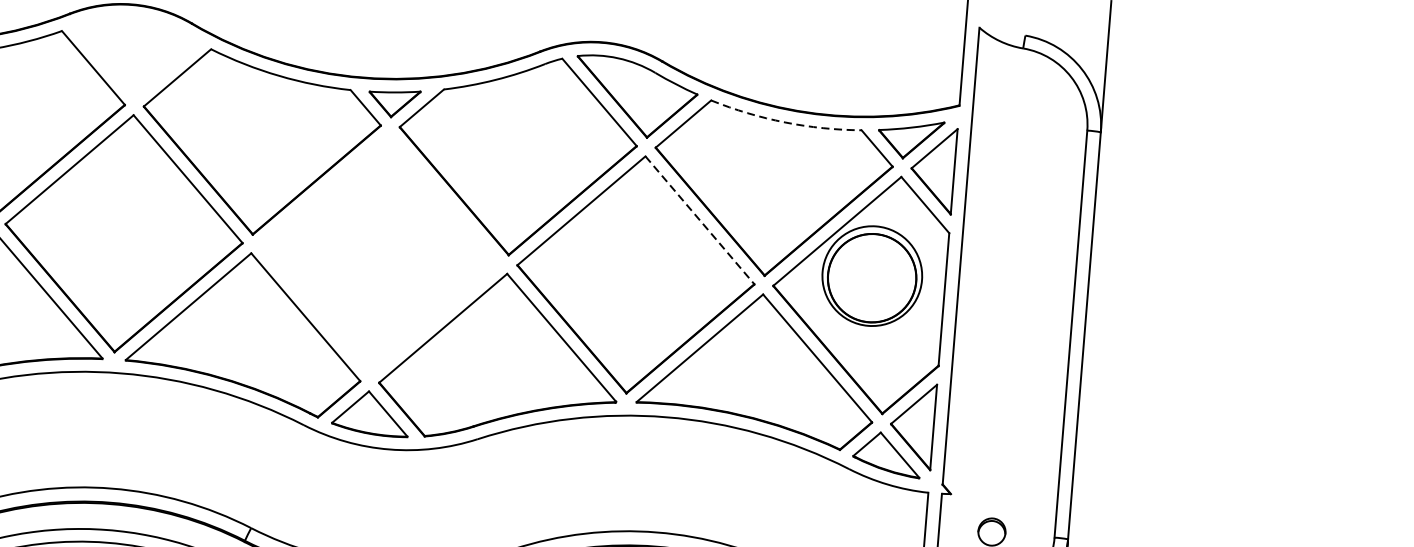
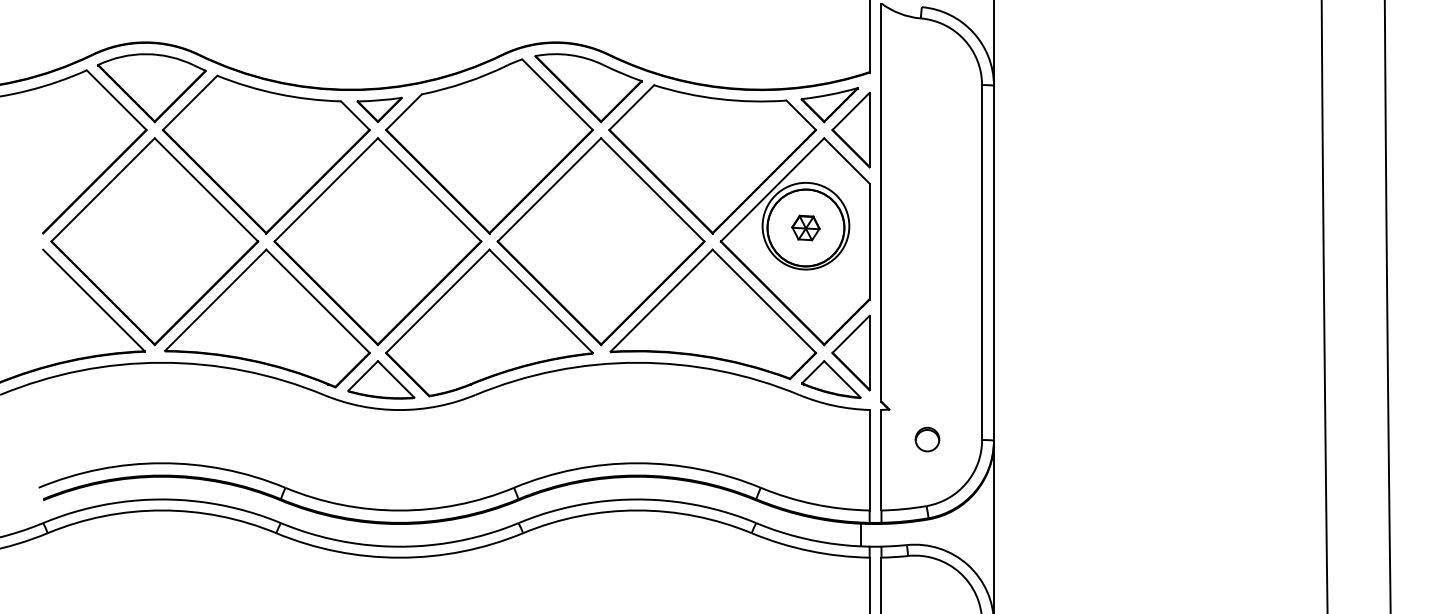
part: (134, 57) -> (151, 88), added
arc: (784, 122) -> (719, 99), dashed -> solid
line: (699, 219) -> (652, 189), dashed -> solid
part: (379, 254) -> (377, 241), added
part: (871, 277) -> (805, 227), added

